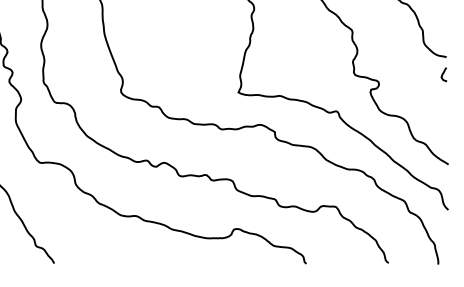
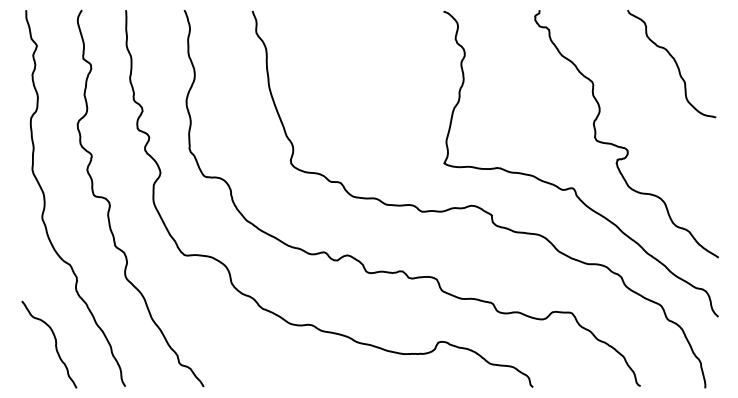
curve: (443, 74) -> (712, 139), removed

